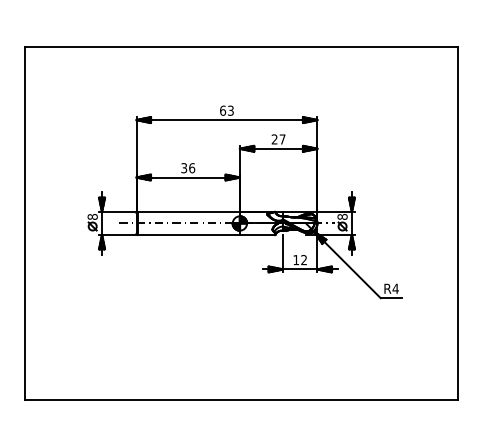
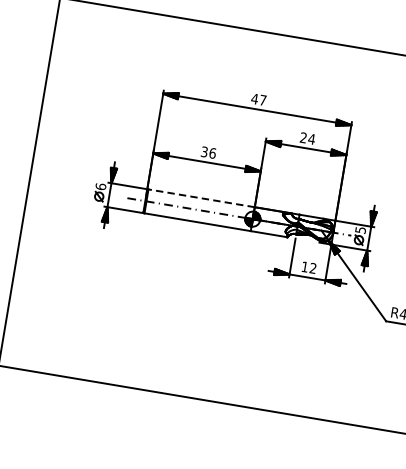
text: (226, 110) -> (258, 99), 63 -> 47
text: (282, 139) -> (311, 139), 27 -> 24
line: (188, 212) -> (201, 198), solid -> dashed
text: (92, 216) -> (100, 186), 8 -> 6
text: (342, 216) -> (360, 229), 8 -> 5

